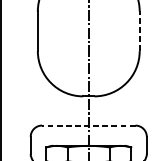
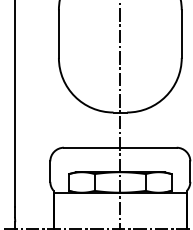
line: (139, 31) -> (181, 34), dashed -> solid
line: (88, 125) -> (119, 147), dashed -> solid

